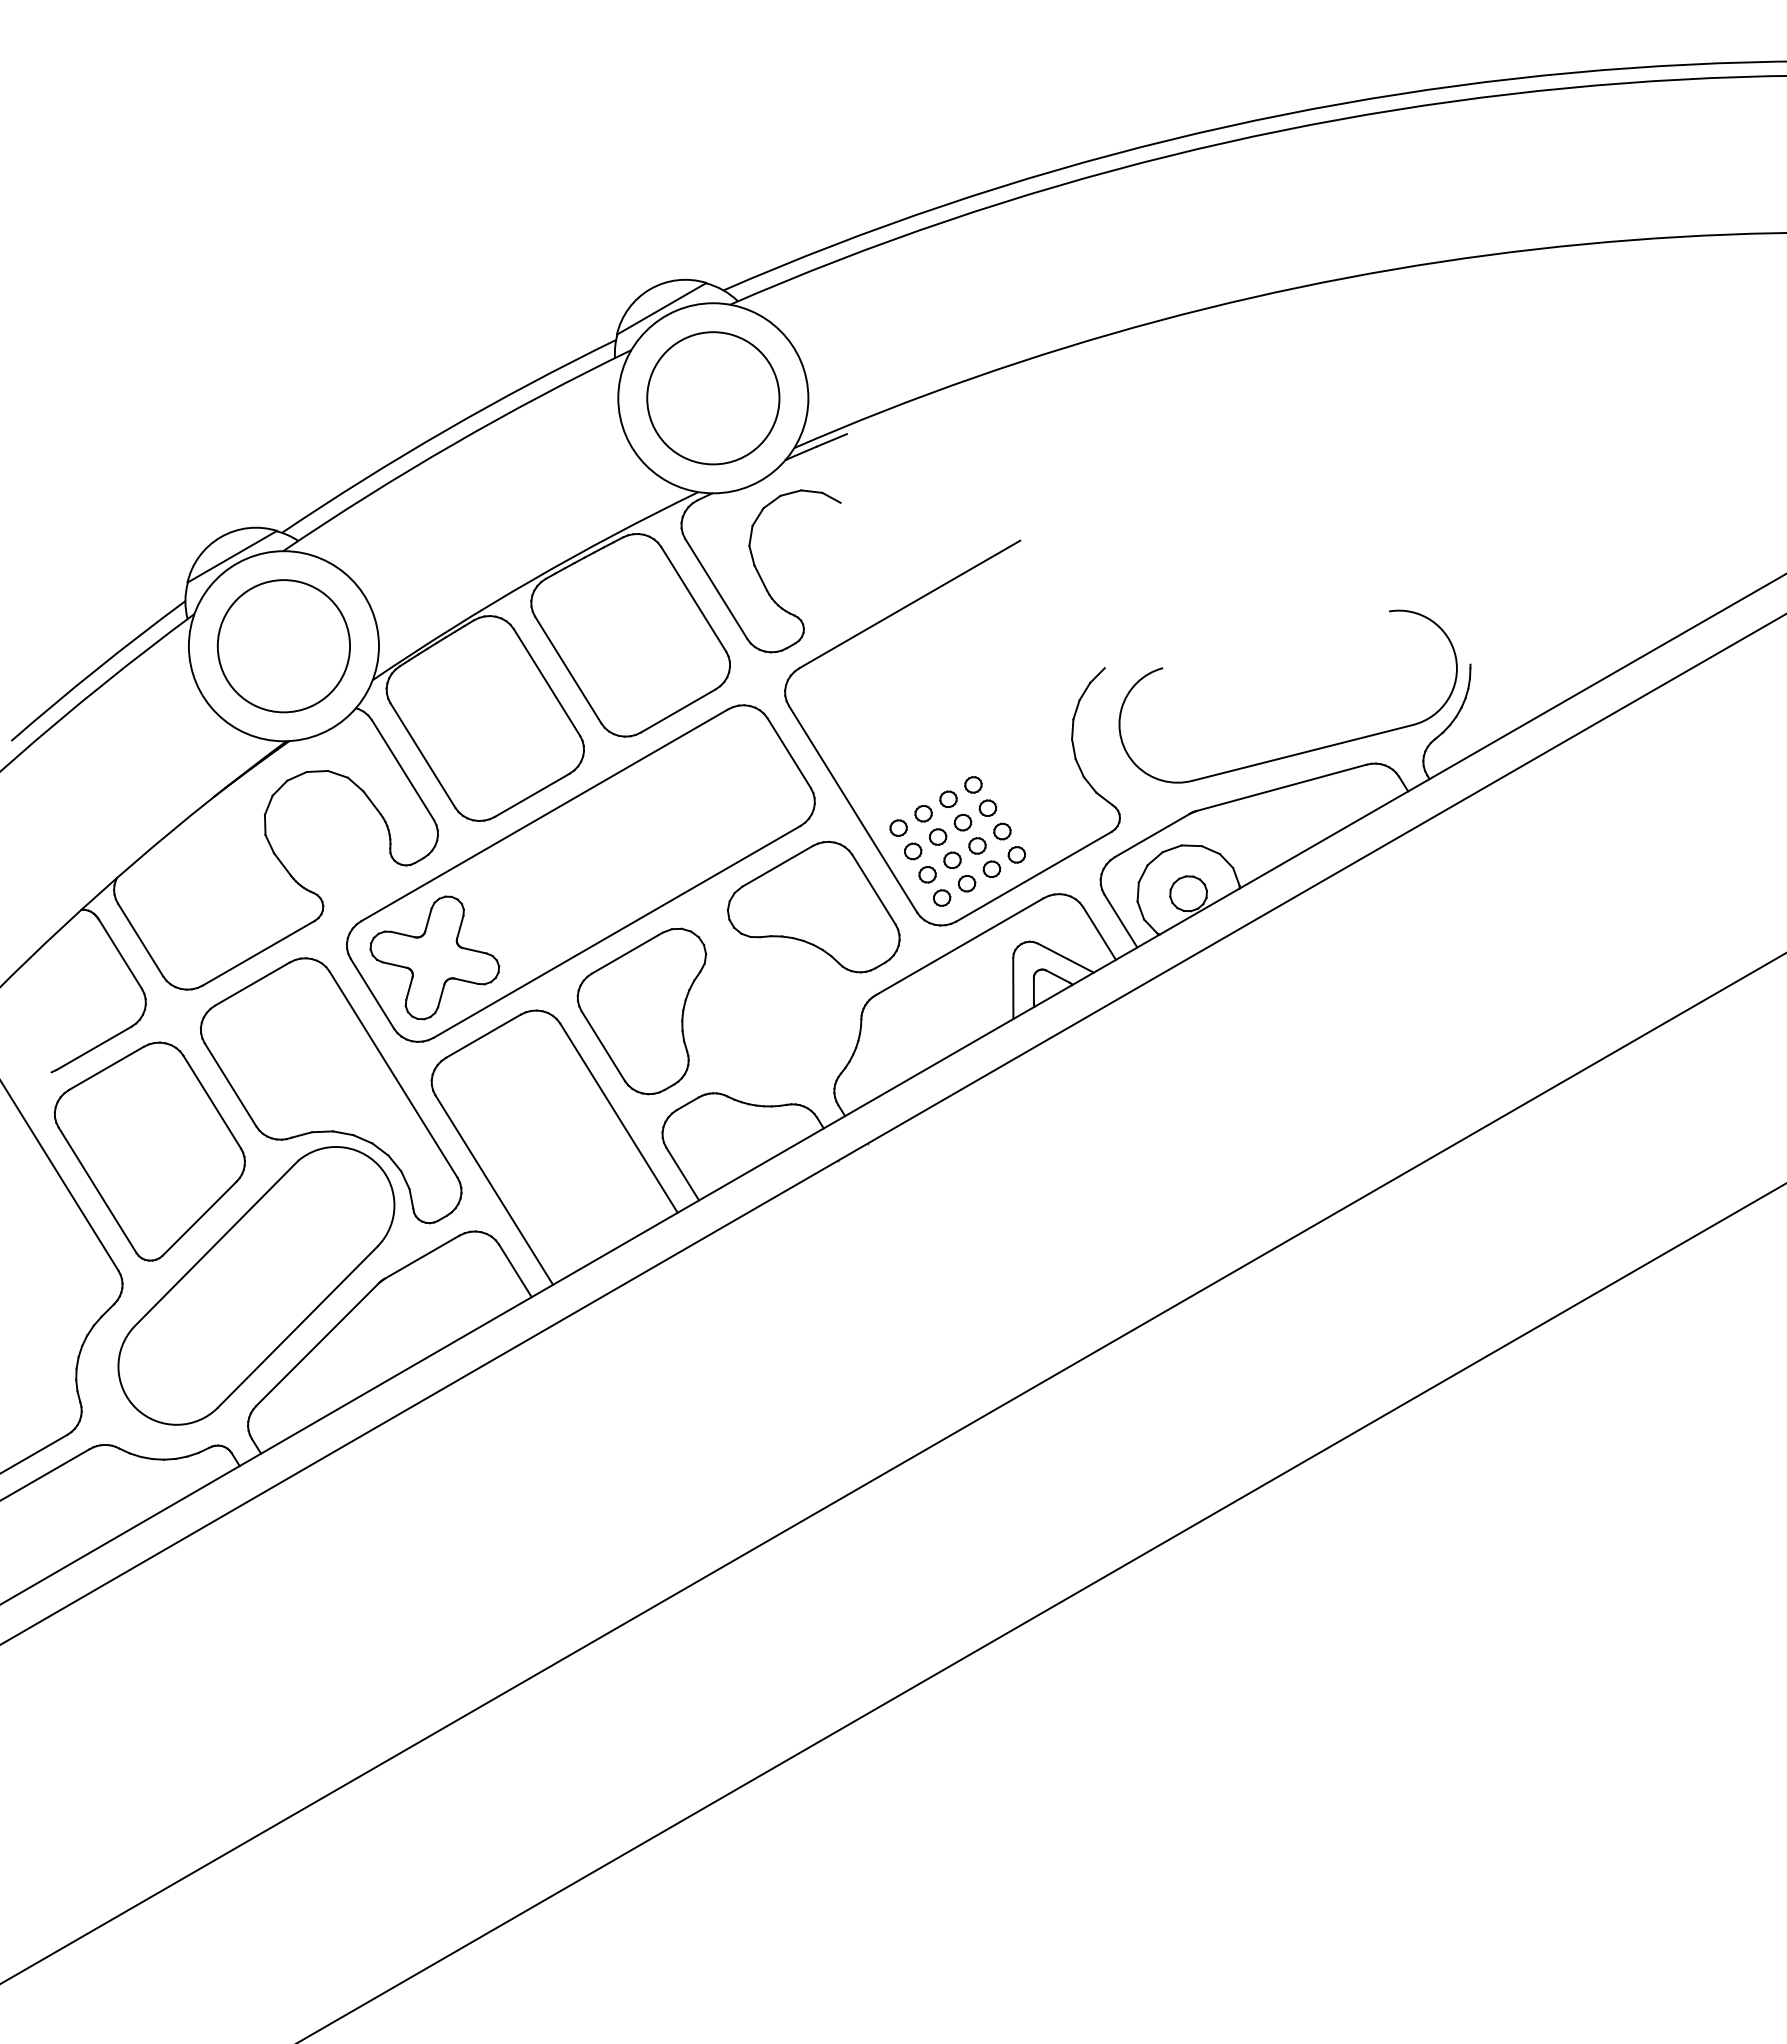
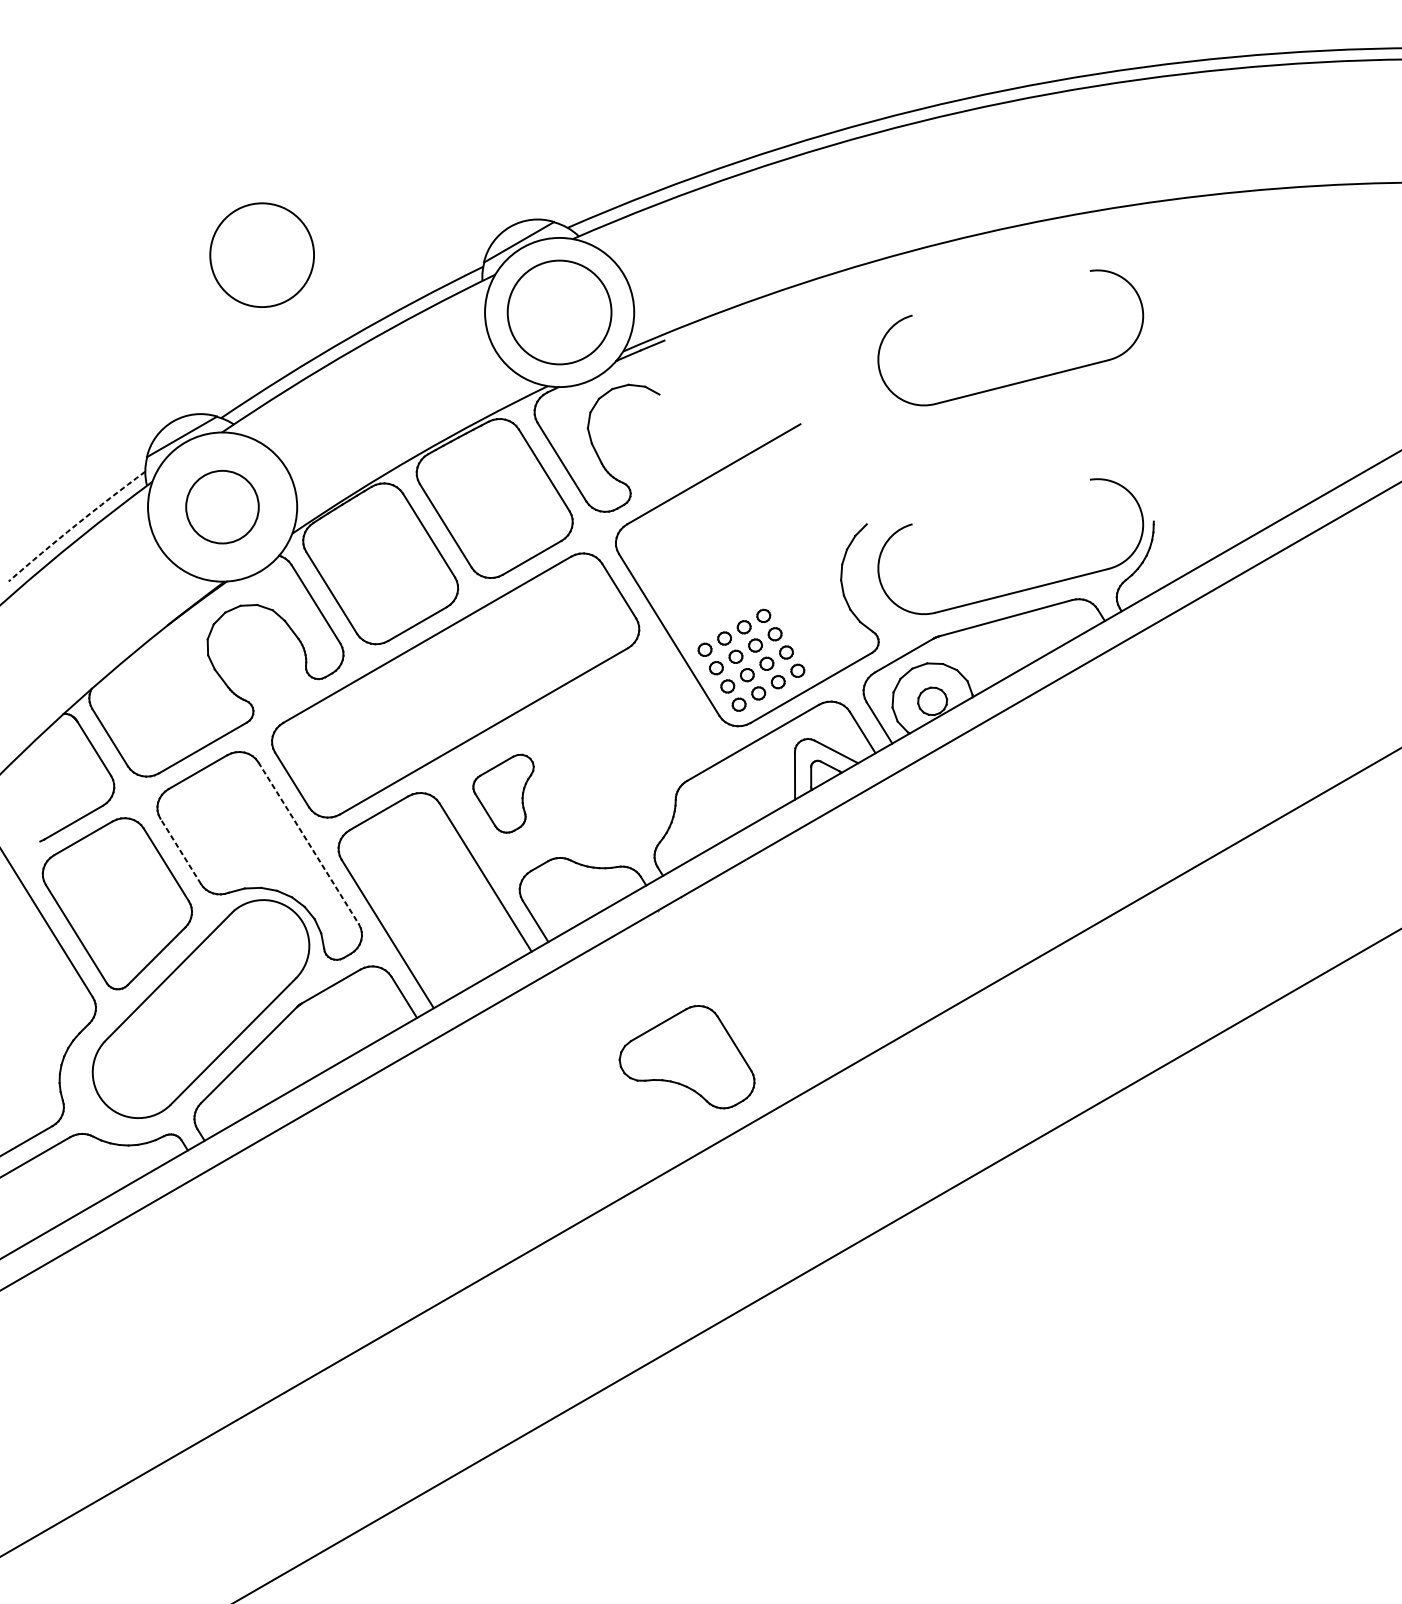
circle: (334, 325) -> (262, 255), added
part: (1299, 486) -> (1019, 381), added
circle: (283, 646) -> (222, 507), size x0.7
arc: (96, 669) -> (75, 525), solid -> dashed
part: (813, 906) -> (686, 1056), moved
part: (434, 957) -> (340, 751), removed
part: (641, 1011) -> (503, 793), size x0.6
line: (393, 1074) -> (308, 843), solid -> dashed
line: (230, 1084) -> (180, 851), solid -> dashed

